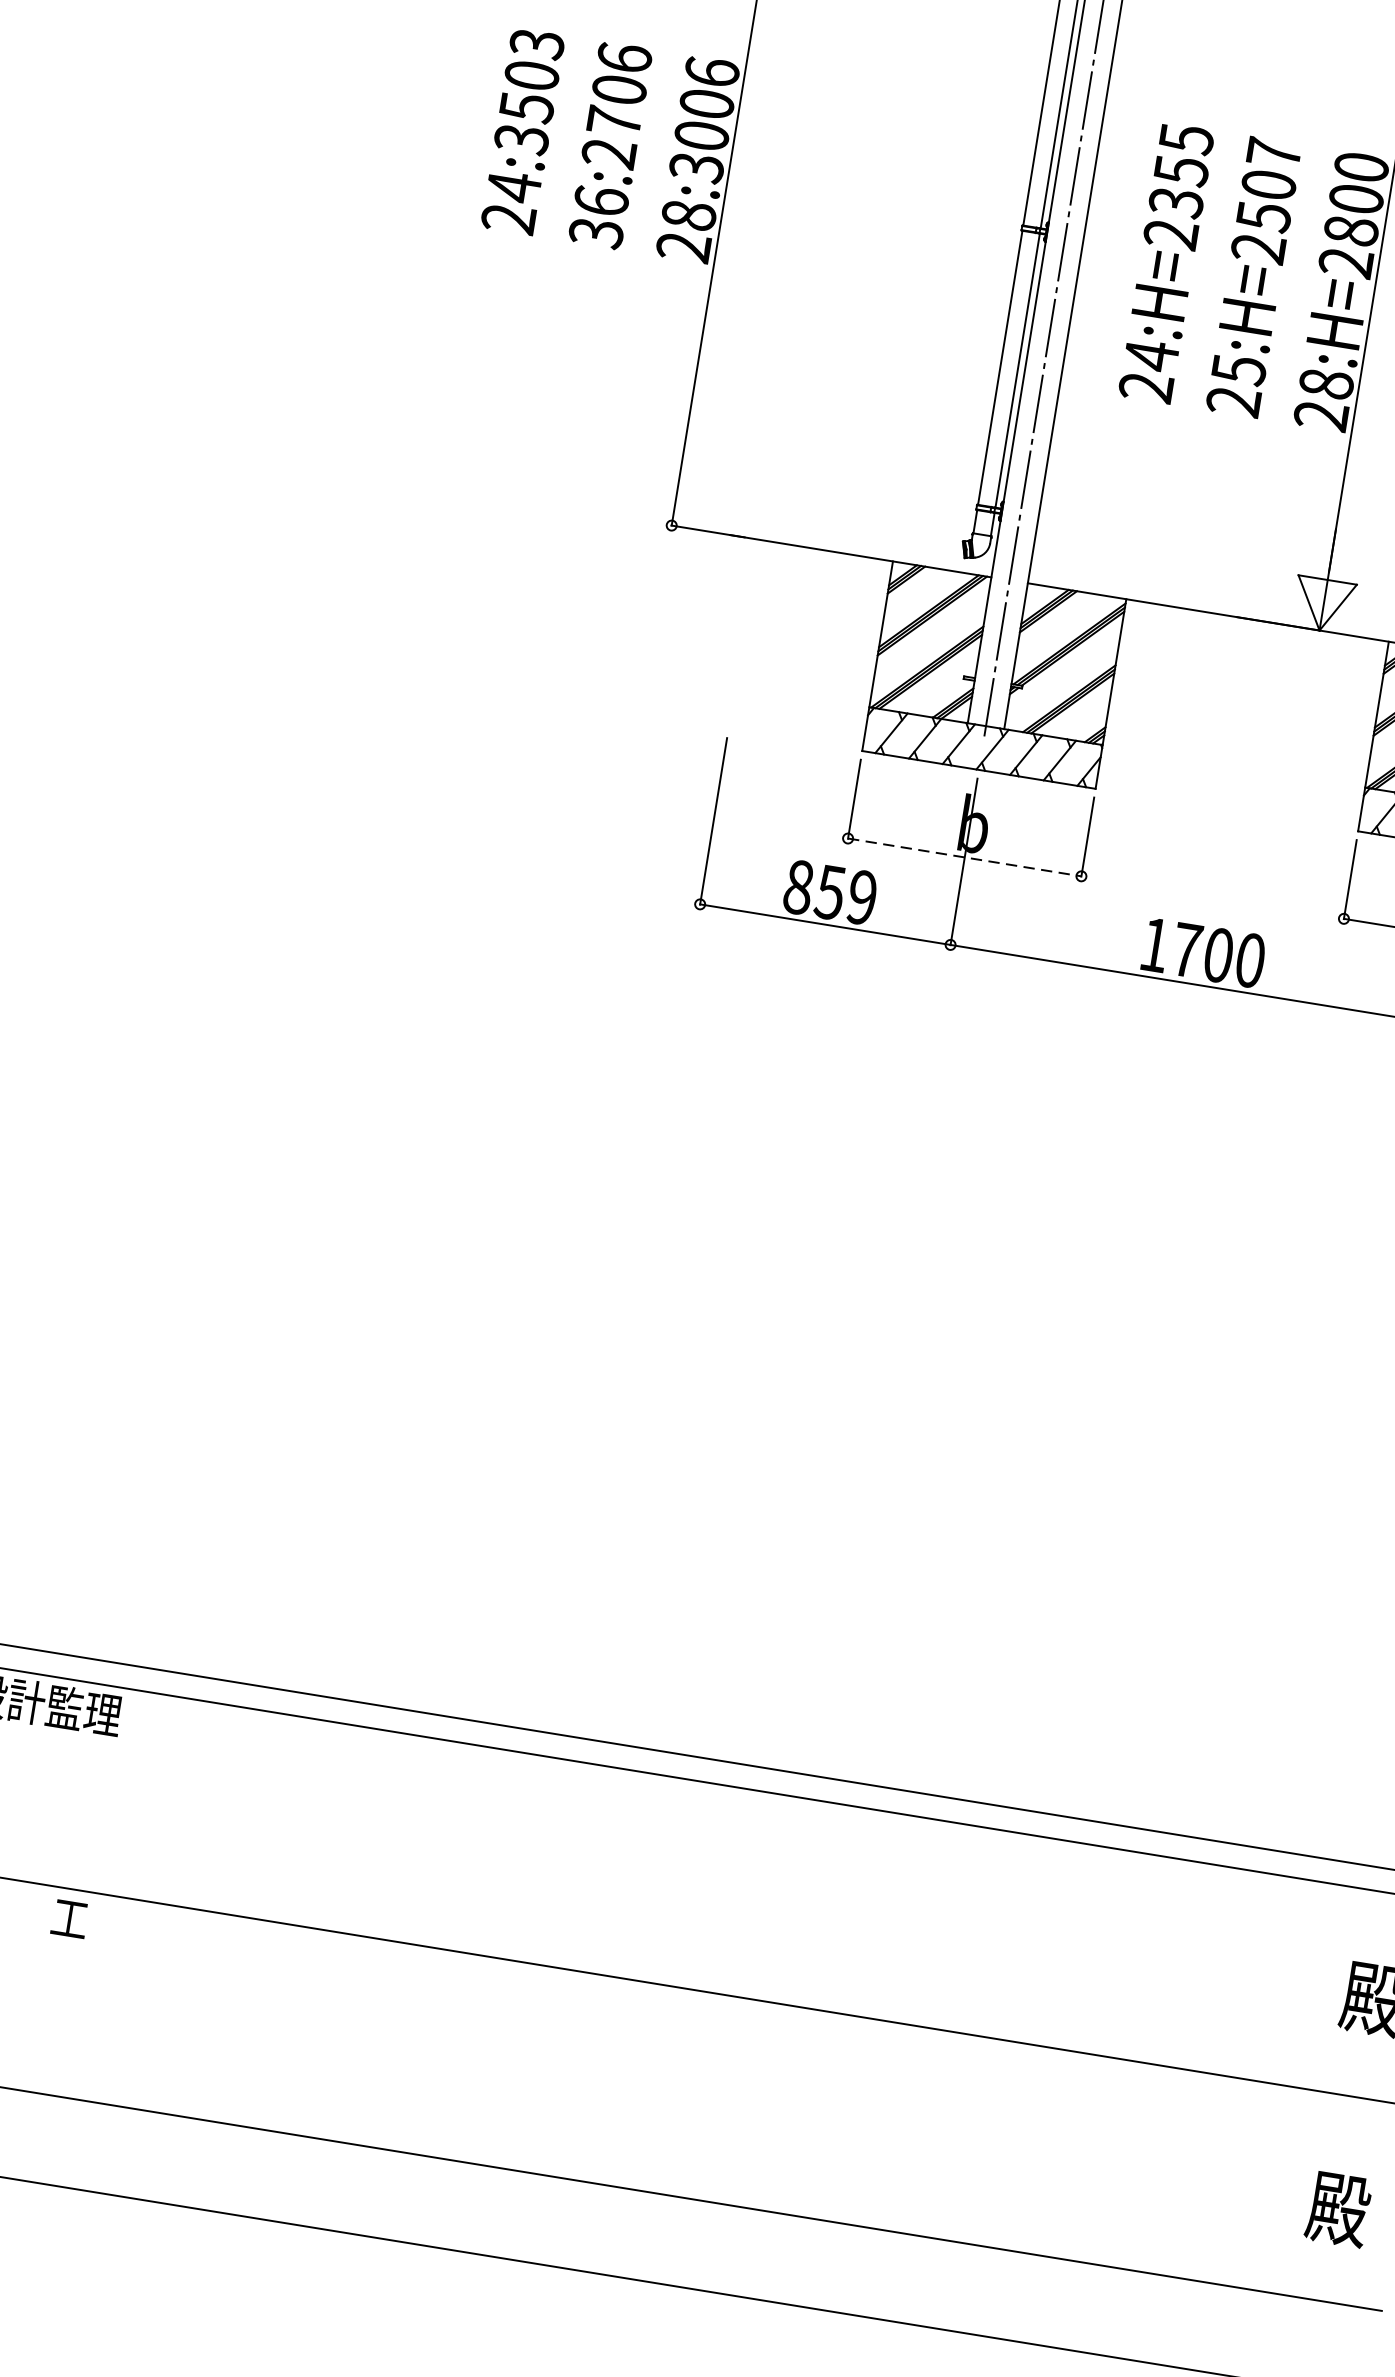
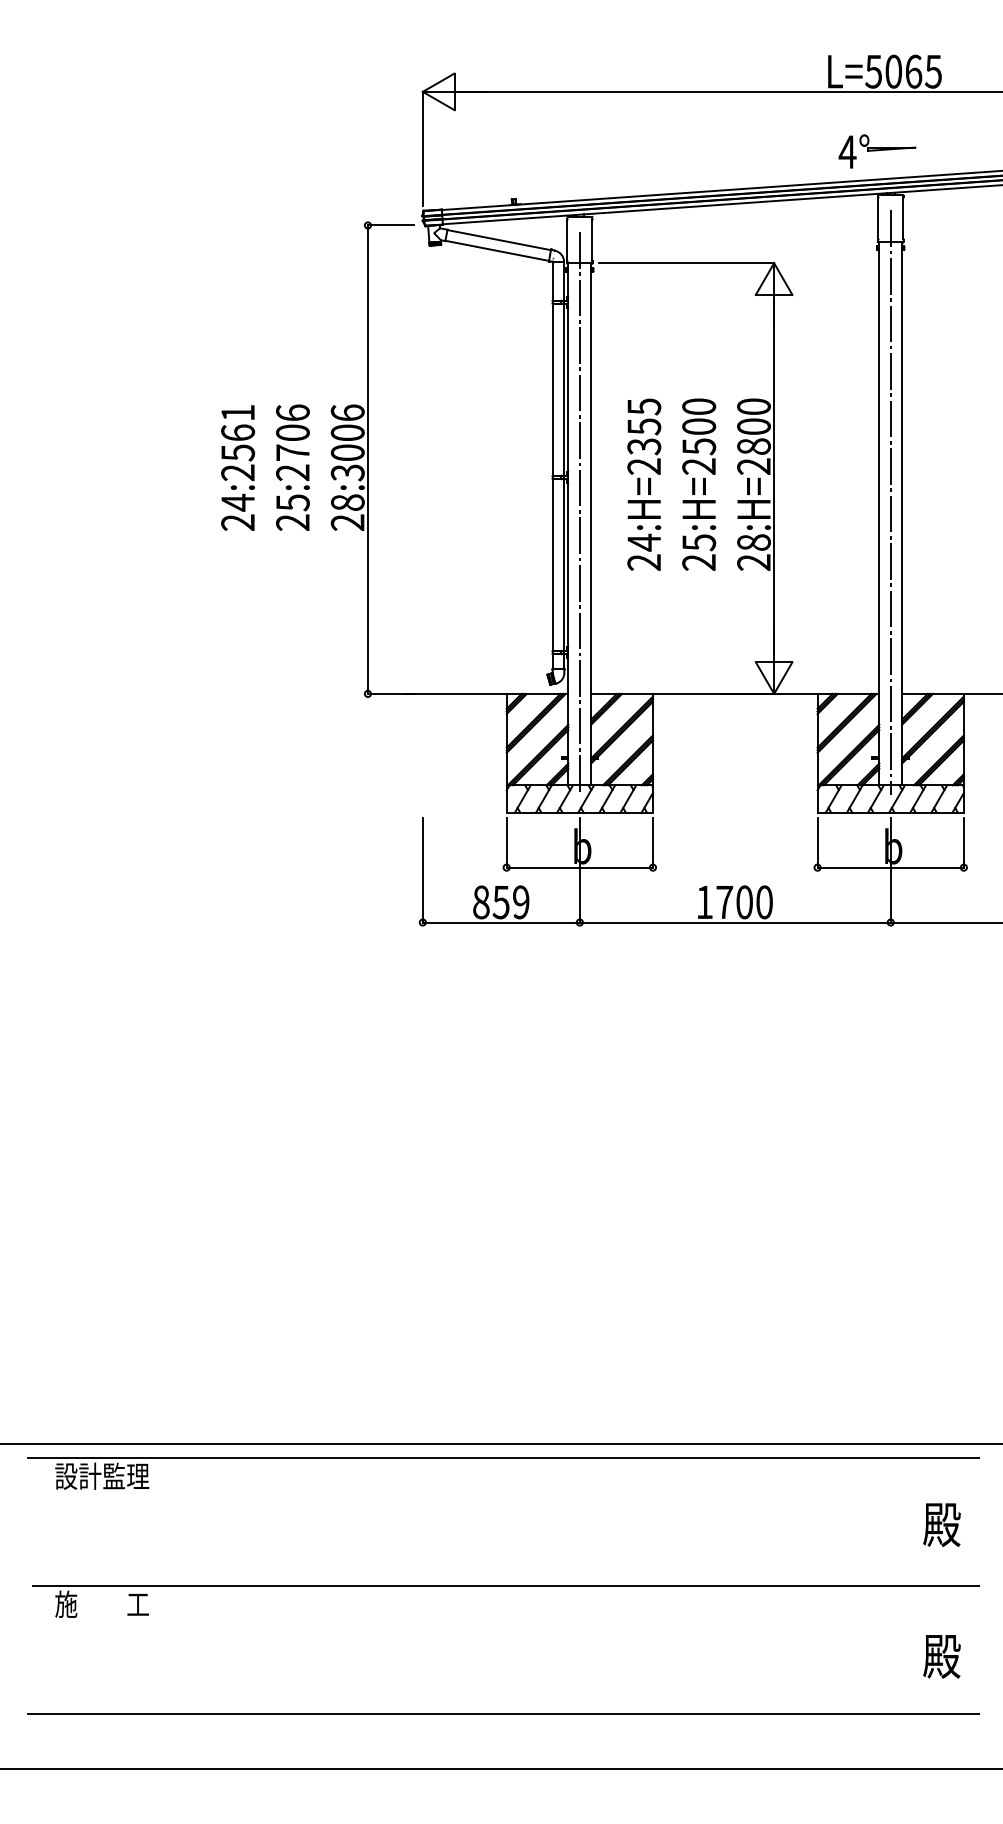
text: (529, 92) -> (238, 443), 24:3503 -> 24:2561
text: (1274, 152) -> (699, 406), 25:H=2507 -> 25:H=2500
text: (598, 216) -> (292, 512), 36:2706 -> 25:2706
line: (965, 857) -> (580, 867), dashed -> solid

